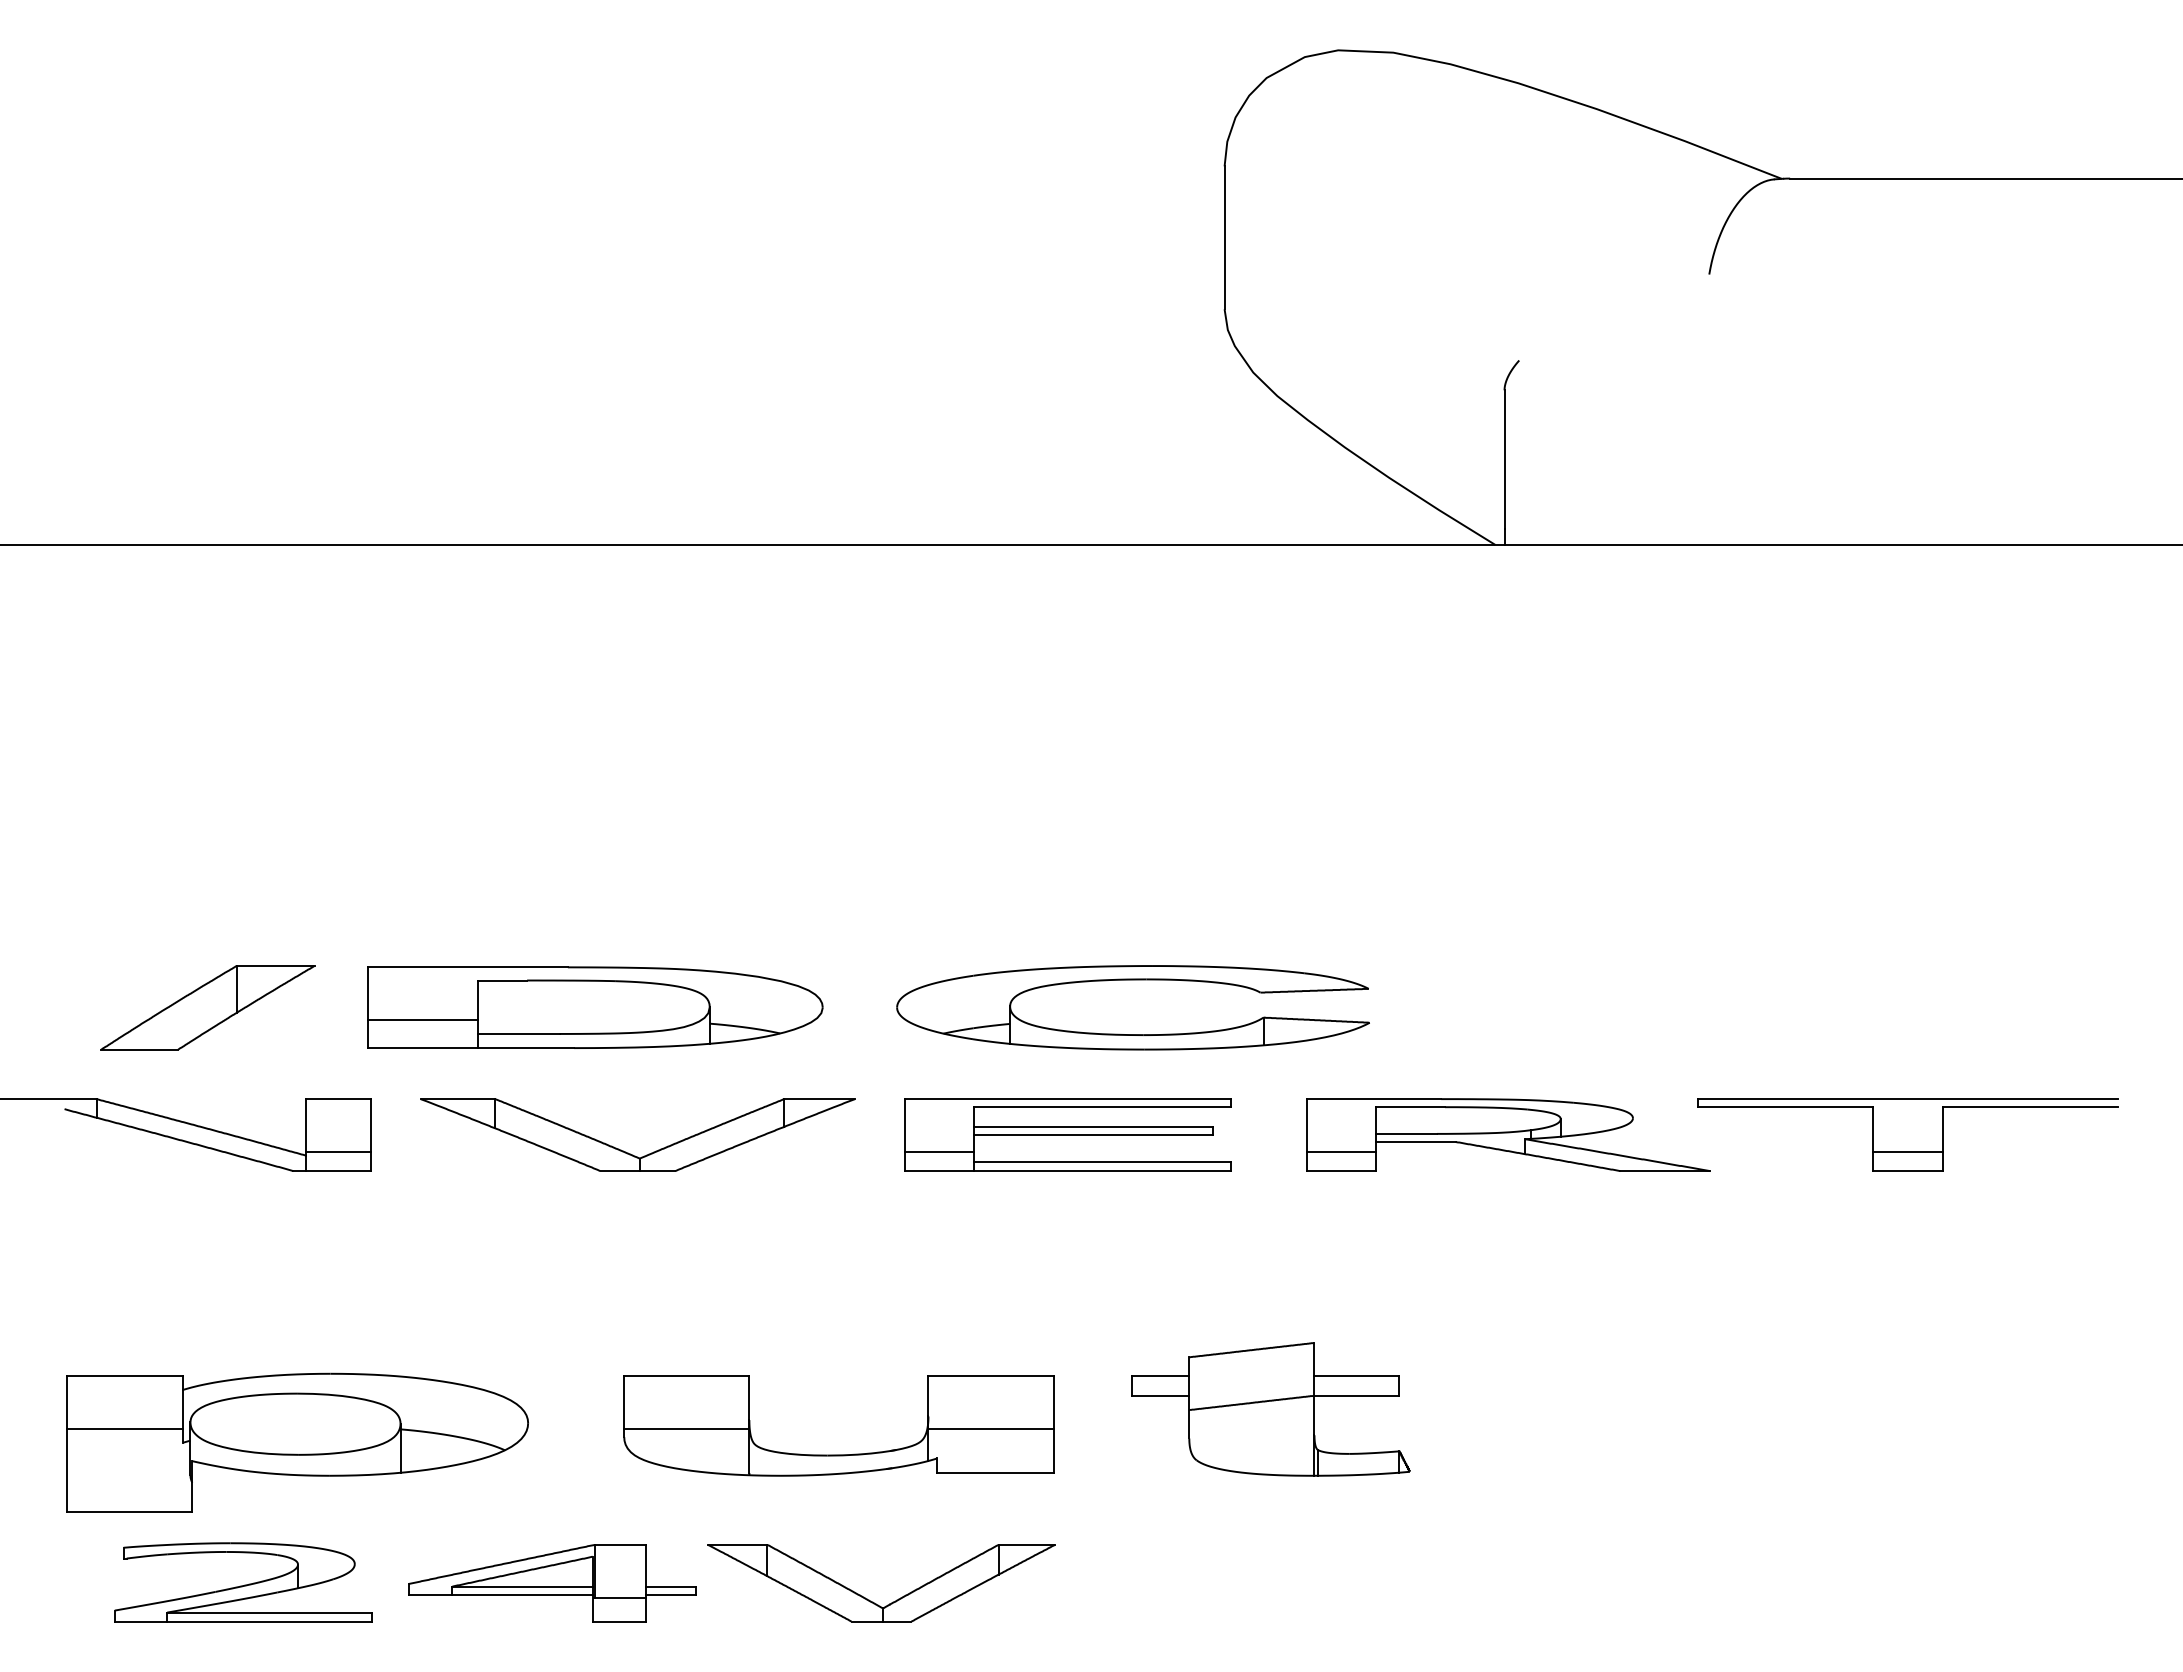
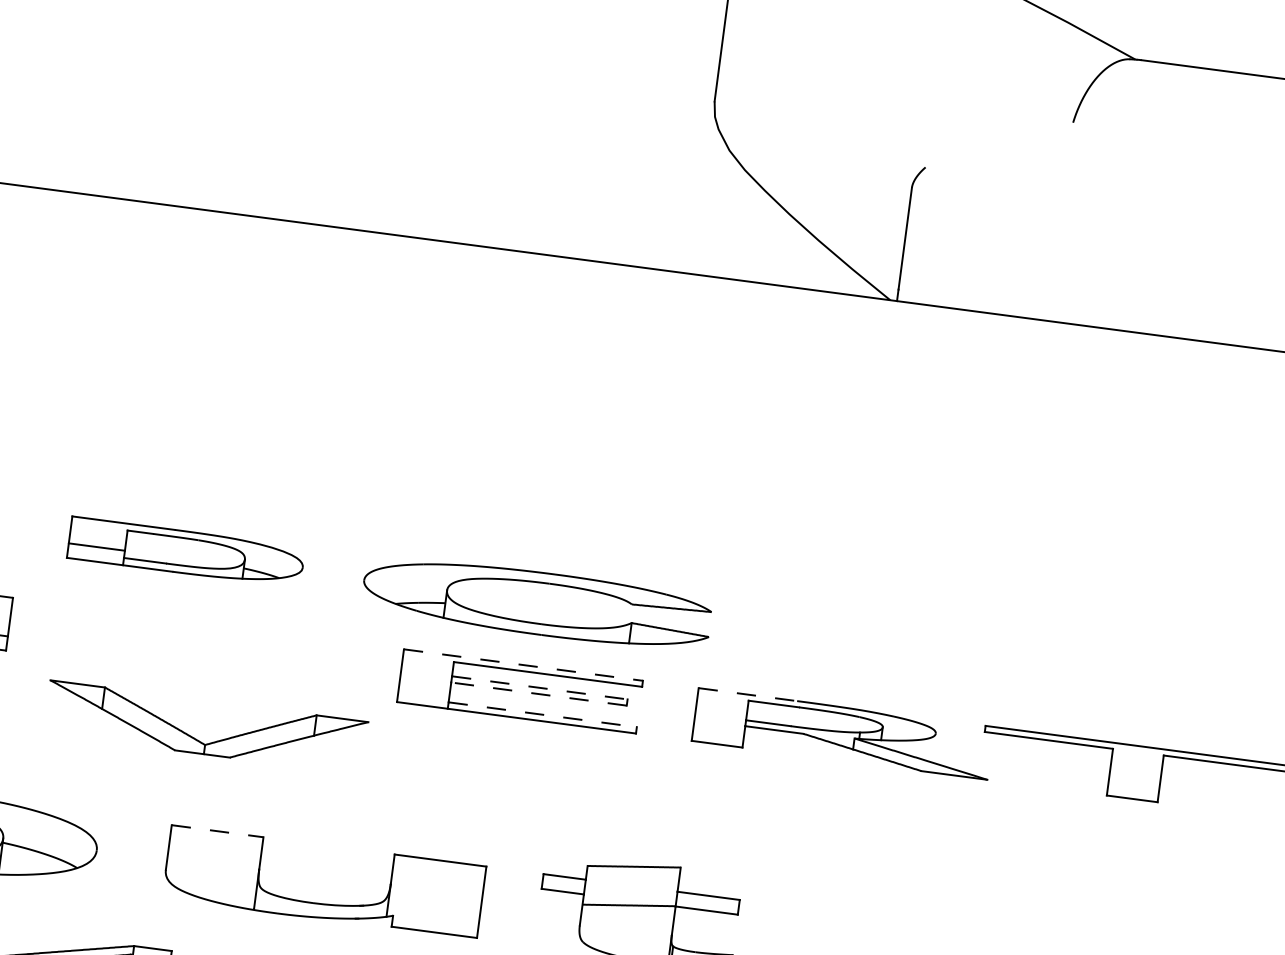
part: (1132, 980) -> (539, 583), moved
part: (595, 1007) -> (186, 552), size x0.7
line: (1068, 1099) -> (524, 665), solid -> dashed
line: (1374, 1099) -> (748, 694), solid -> dashed
line: (1093, 1126) -> (539, 687), solid -> dashed
line: (1093, 1135) -> (538, 694), solid -> dashed
line: (938, 1151) -> (423, 690), removed
line: (1341, 1151) -> (719, 729), removed
line: (1907, 1151) -> (1133, 784), removed
part: (628, 1152) -> (197, 739), moved
line: (1102, 1162) -> (542, 714), solid -> dashed
line: (686, 1376) -> (217, 831), solid -> dashed
line: (686, 1428) -> (212, 869), removed
line: (990, 1428) -> (435, 898), removed

